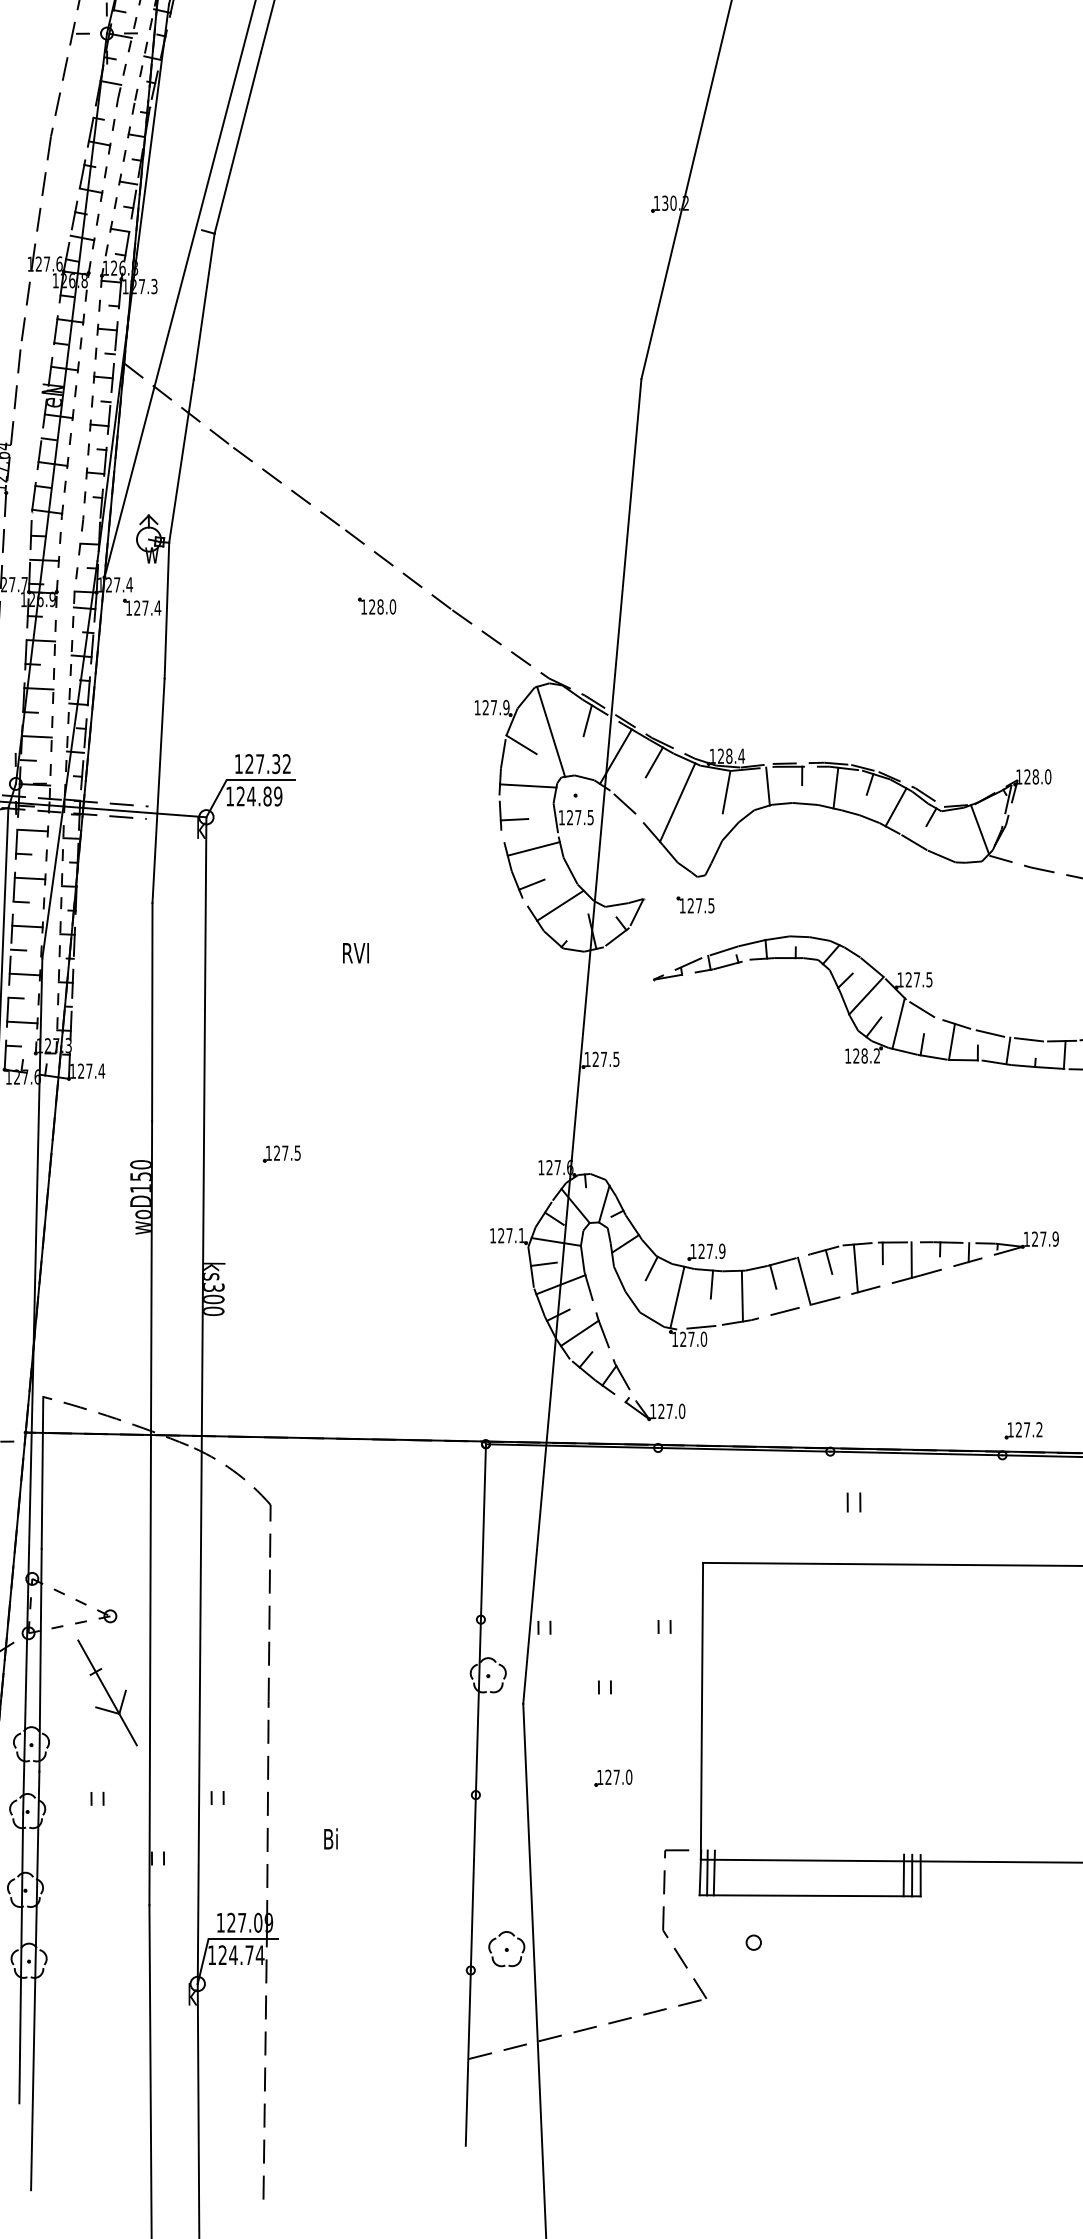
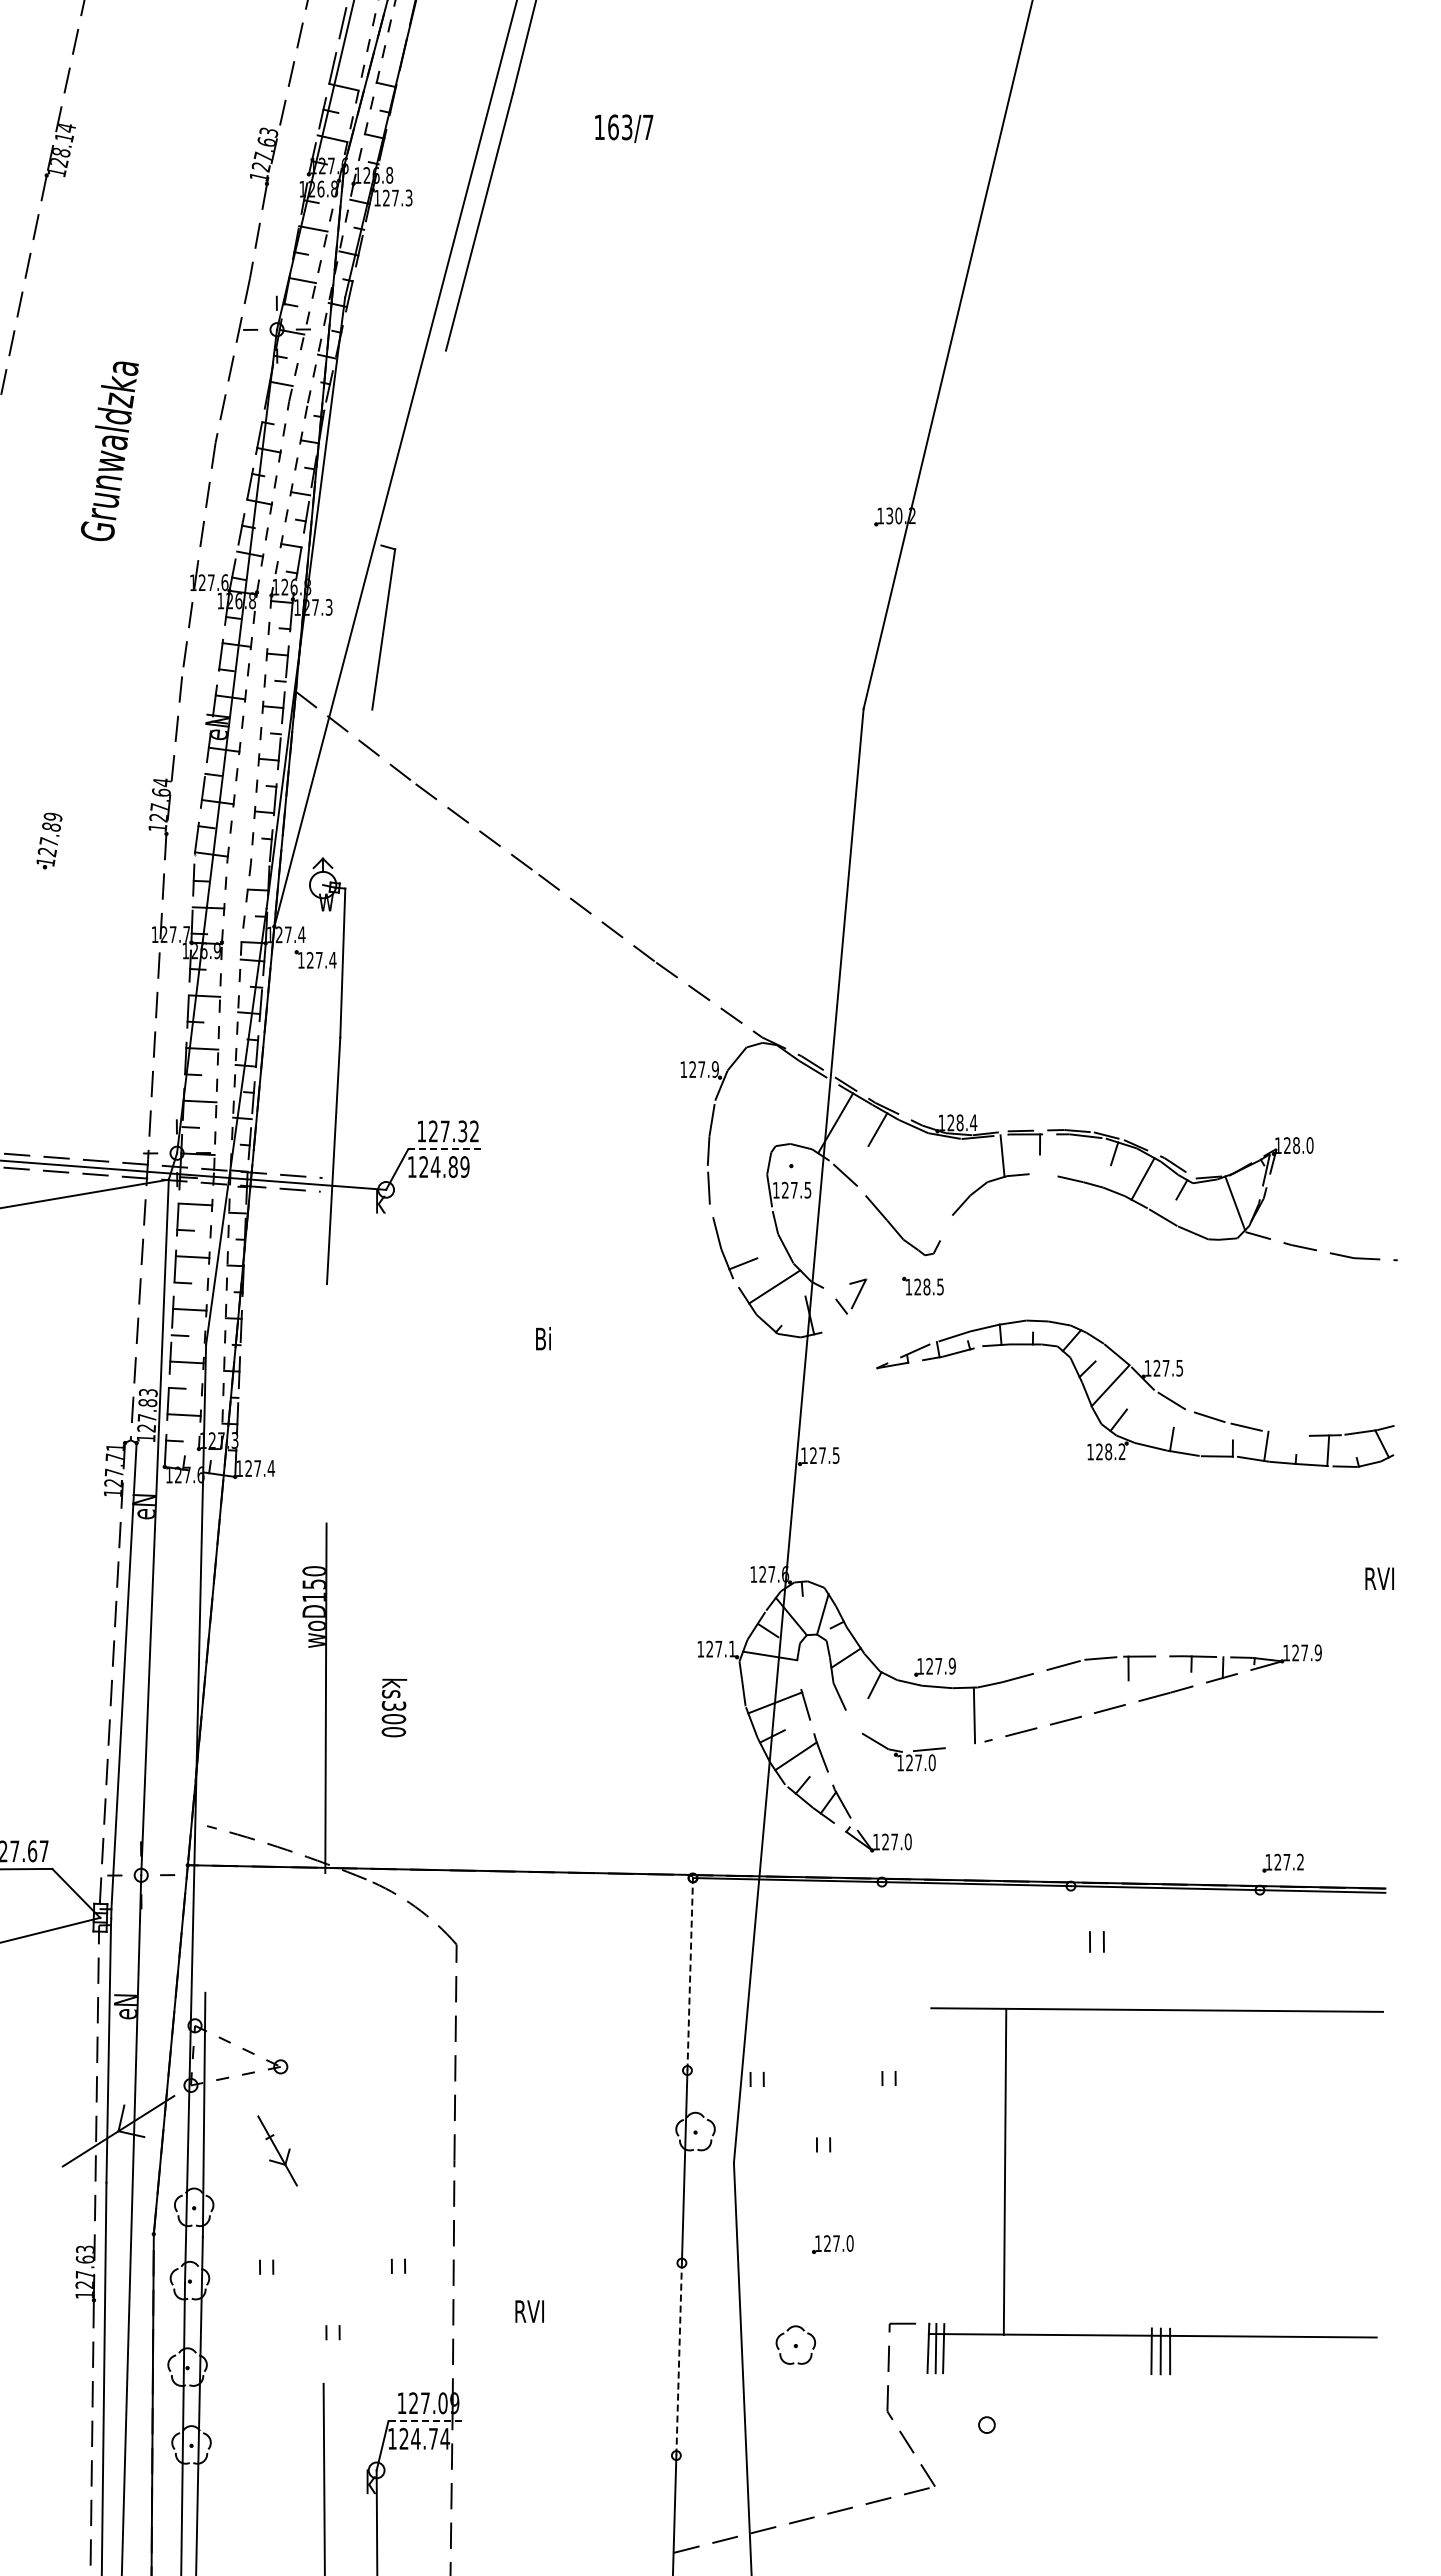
line: (237, 142) -> (420, 449), removed
line: (181, 460) -> (358, 798), removed
part: (377, 605) -> (573, 957), removed
line: (587, 720) -> (804, 1083), removed
line: (551, 731) -> (764, 1095), removed
line: (521, 744) -> (731, 1110), removed
line: (261, 780) -> (446, 1149), solid -> dashed
line: (528, 785) -> (739, 1155), removed
line: (835, 787) -> (1076, 1157), removed
line: (726, 792) -> (956, 1162), removed
line: (677, 802) -> (903, 1173), removed
line: (805, 804) -> (1043, 1175), removed
line: (514, 819) -> (724, 1192), removed
line: (533, 848) -> (745, 1224), removed
line: (716, 851) -> (946, 1227), removed
line: (616, 905) -> (836, 1286), removed
text: (698, 905) -> (926, 1286), 127.5 -> 128.5
line: (616, 937) -> (836, 1321), removed
text: (357, 952) -> (551, 1338), RVI -> Bi
line: (152, 1011) -> (326, 1403), removed
line: (898, 1022) -> (1145, 1415), removed
line: (1023, 1039) -> (1283, 1433), removed
line: (952, 1041) -> (1204, 1436), removed
part: (281, 1154) -> (468, 1559), removed
line: (583, 1258) -> (799, 1674), removed
line: (911, 1259) -> (1160, 1675), removed
line: (829, 1261) -> (1069, 1677), removed
line: (543, 1264) -> (756, 1680), removed
line: (855, 1267) -> (1098, 1684), removed
line: (772, 1277) -> (1007, 1694), removed
line: (804, 1280) -> (1042, 1698), removed
line: (711, 1284) -> (940, 1702), removed
line: (676, 1297) -> (902, 1716), removed
line: (633, 1301) -> (854, 1721), removed
line: (733, 1322) -> (964, 1744), removed
line: (202, 1400) -> (381, 1829), removed
line: (42, 1472) -> (206, 1909), removed
line: (483, 1531) -> (690, 1973), solid -> dashed
line: (150, 1671) -> (324, 2127), removed
part: (107, 1692) -> (277, 2150), size x0.6
line: (701, 1710) -> (1004, 2171), moved
text: (337, 1838) -> (530, 2310), Bi -> RVI
line: (473, 1882) -> (679, 2358), solid -> dashed
line: (809, 1895) -> (1048, 2373), removed
line: (244, 1939) -> (427, 2421), solid -> dashed
part: (506, 1948) -> (795, 2344), moved

